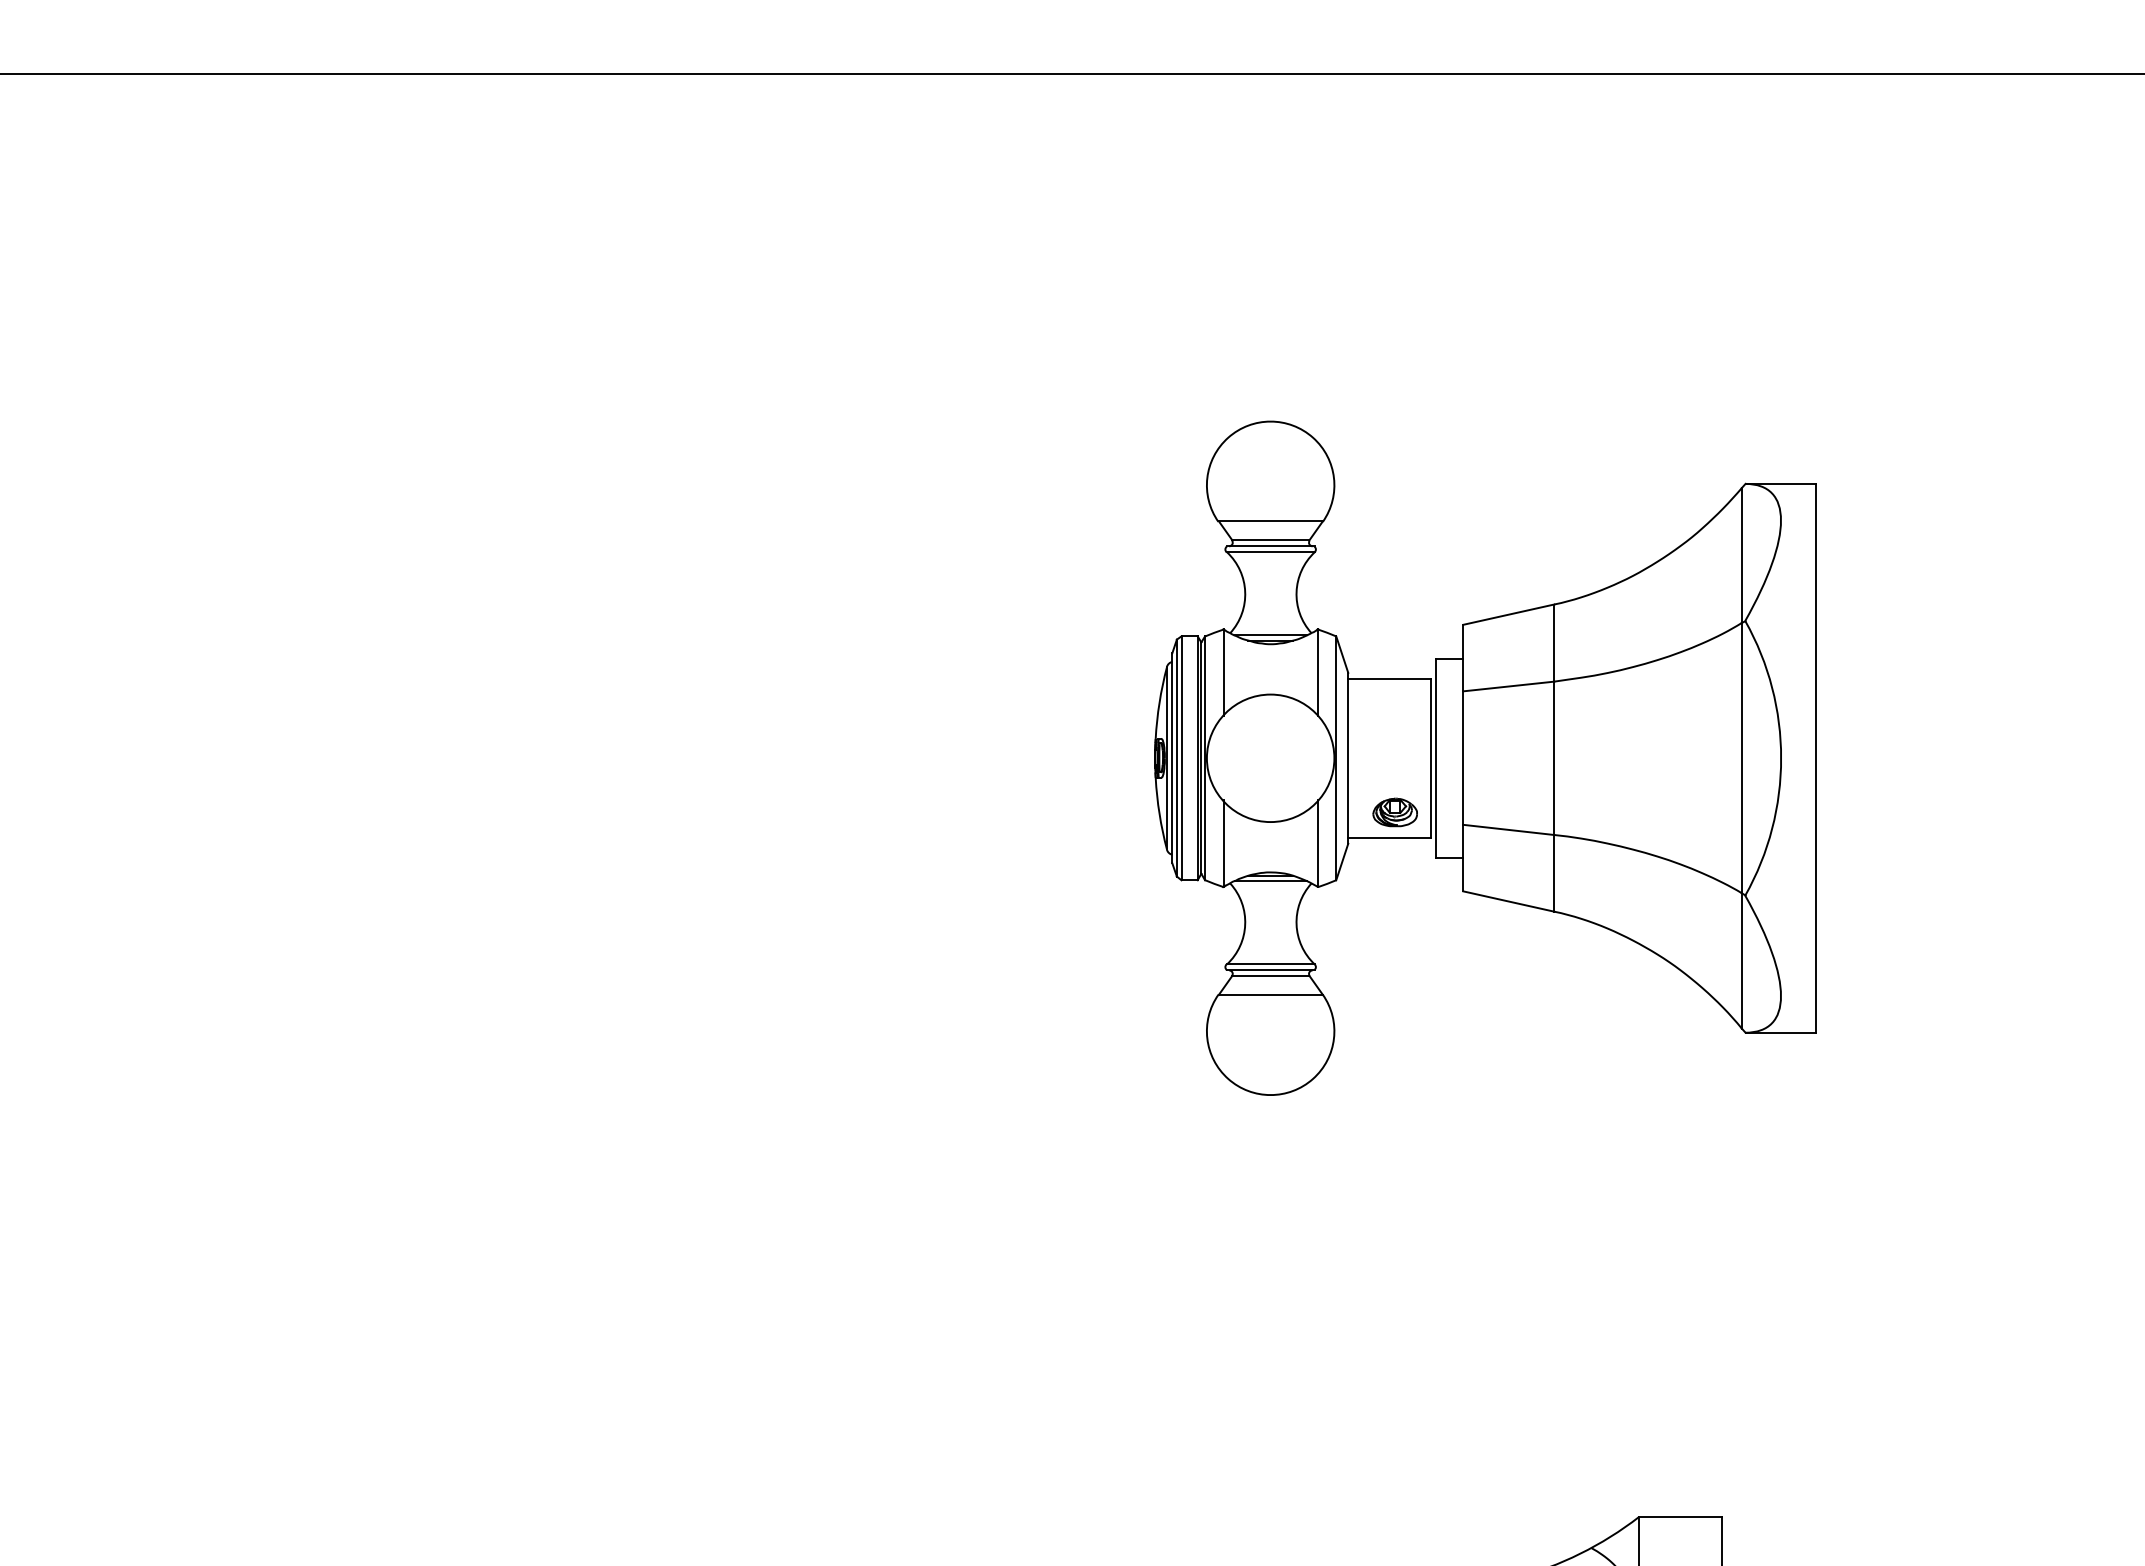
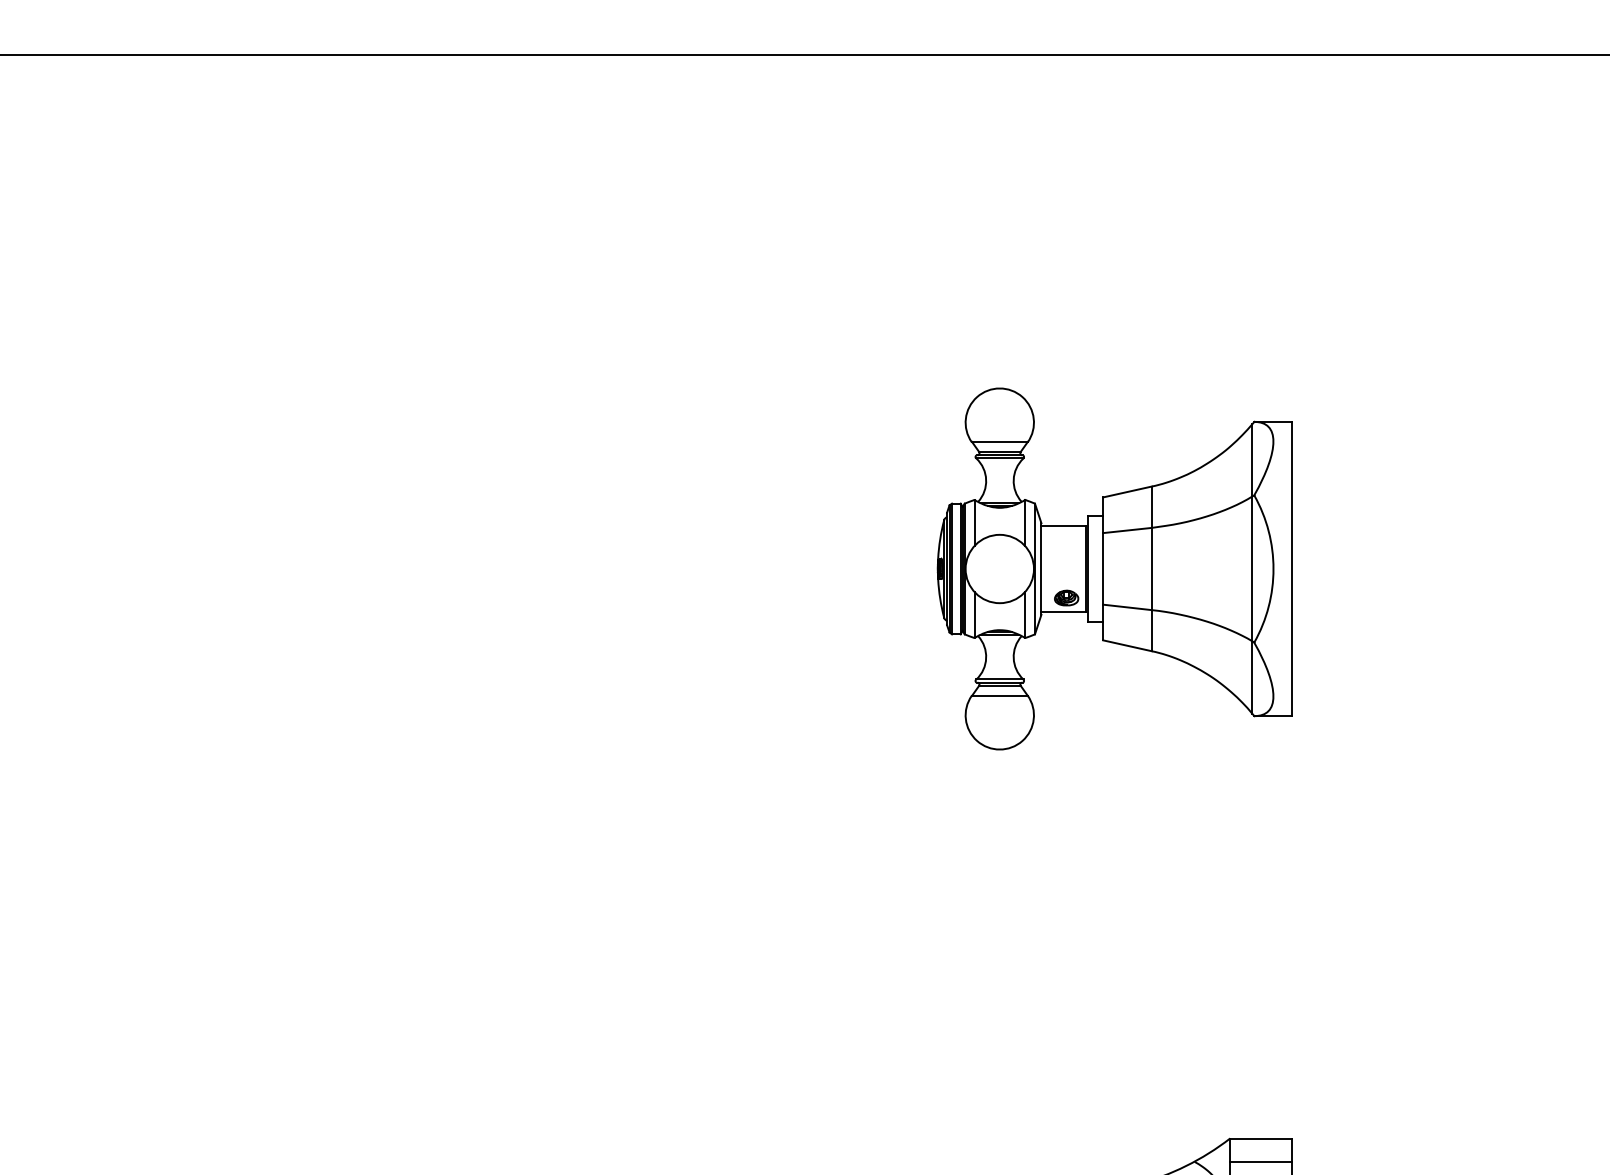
part: (1485, 758) -> (1114, 569), size x0.71
line: (1680, 1548) -> (1261, 1162), added

